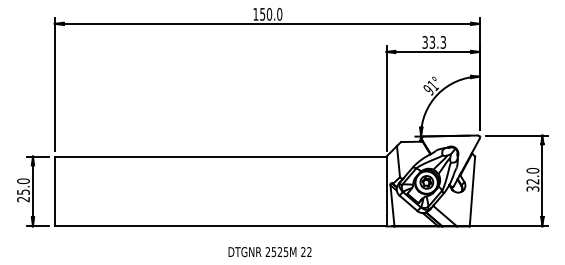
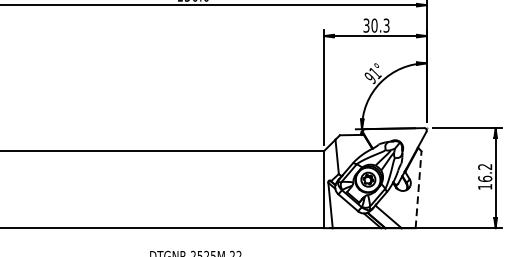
text: (432, 42) -> (374, 25), 33.3 -> 30.3
text: (532, 179) -> (484, 176), 32.0 -> 16.2
line: (472, 191) -> (418, 189), solid -> dashed

